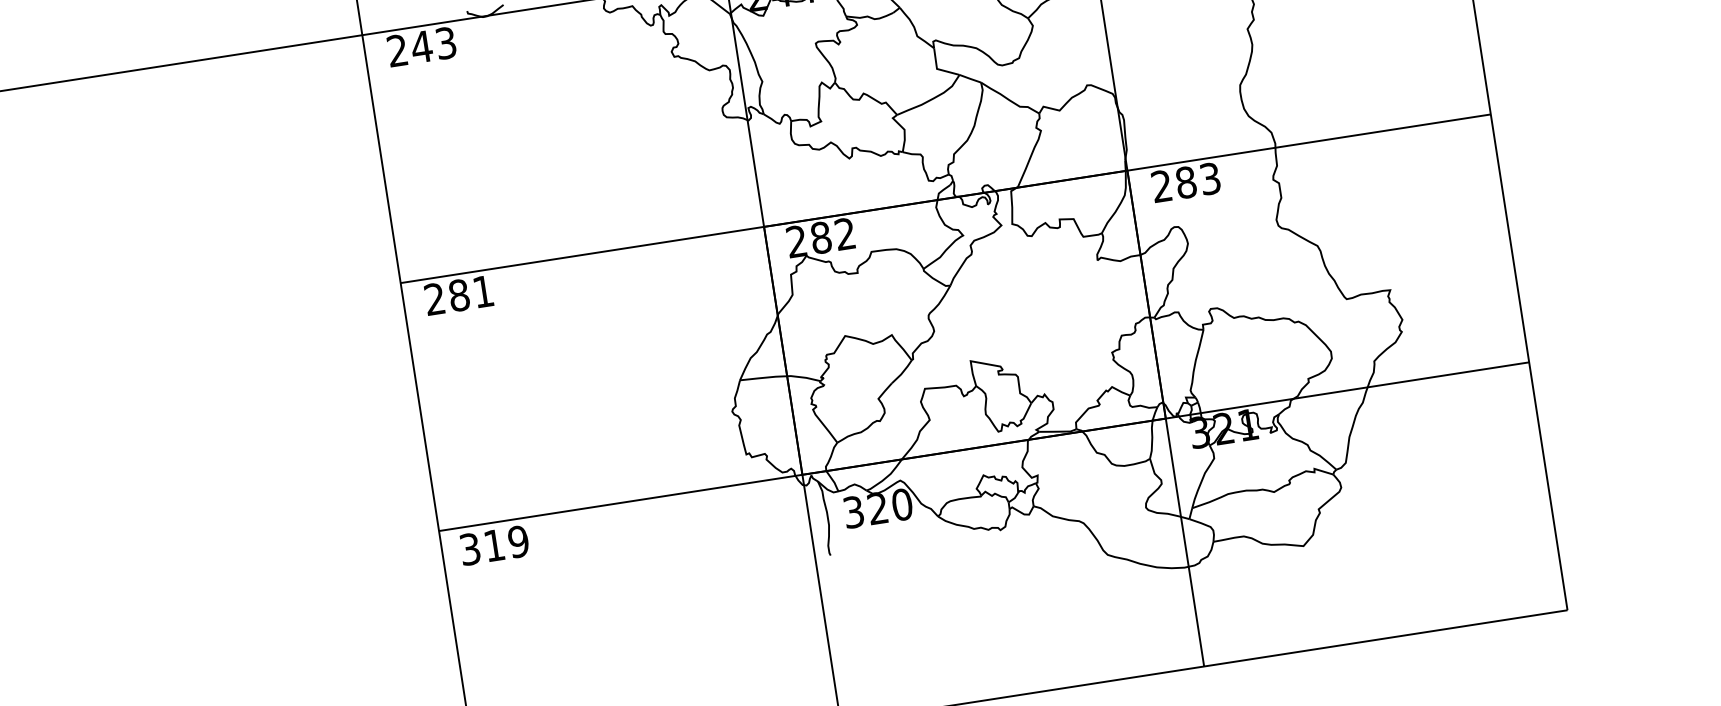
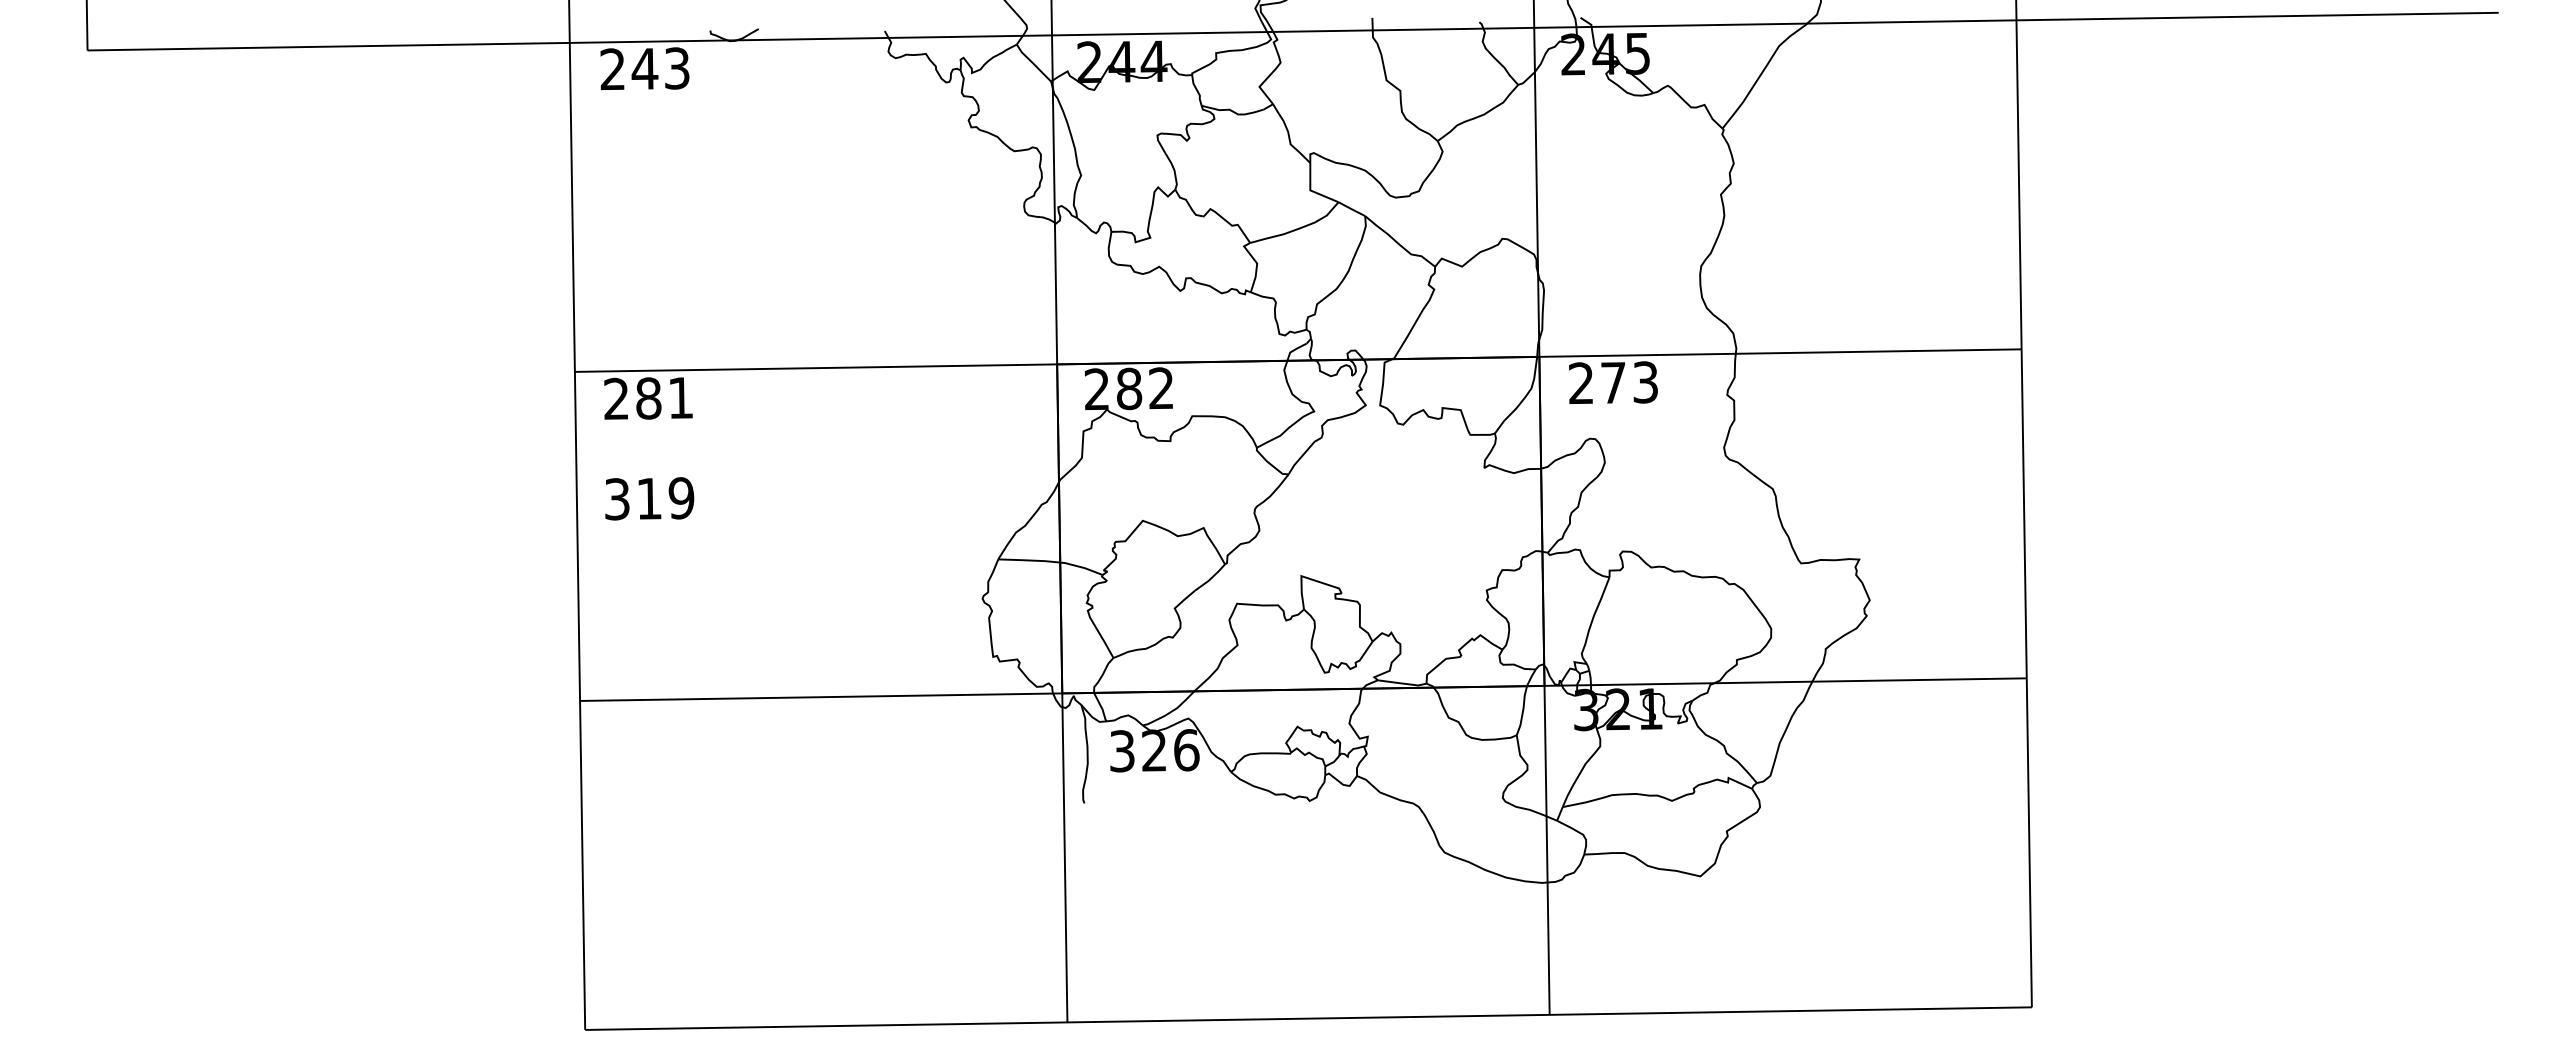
text: (1186, 182) -> (1613, 382), 283 -> 273
text: (902, 504) -> (1186, 750), 320 -> 326
text: (494, 545) -> (649, 498), moved

